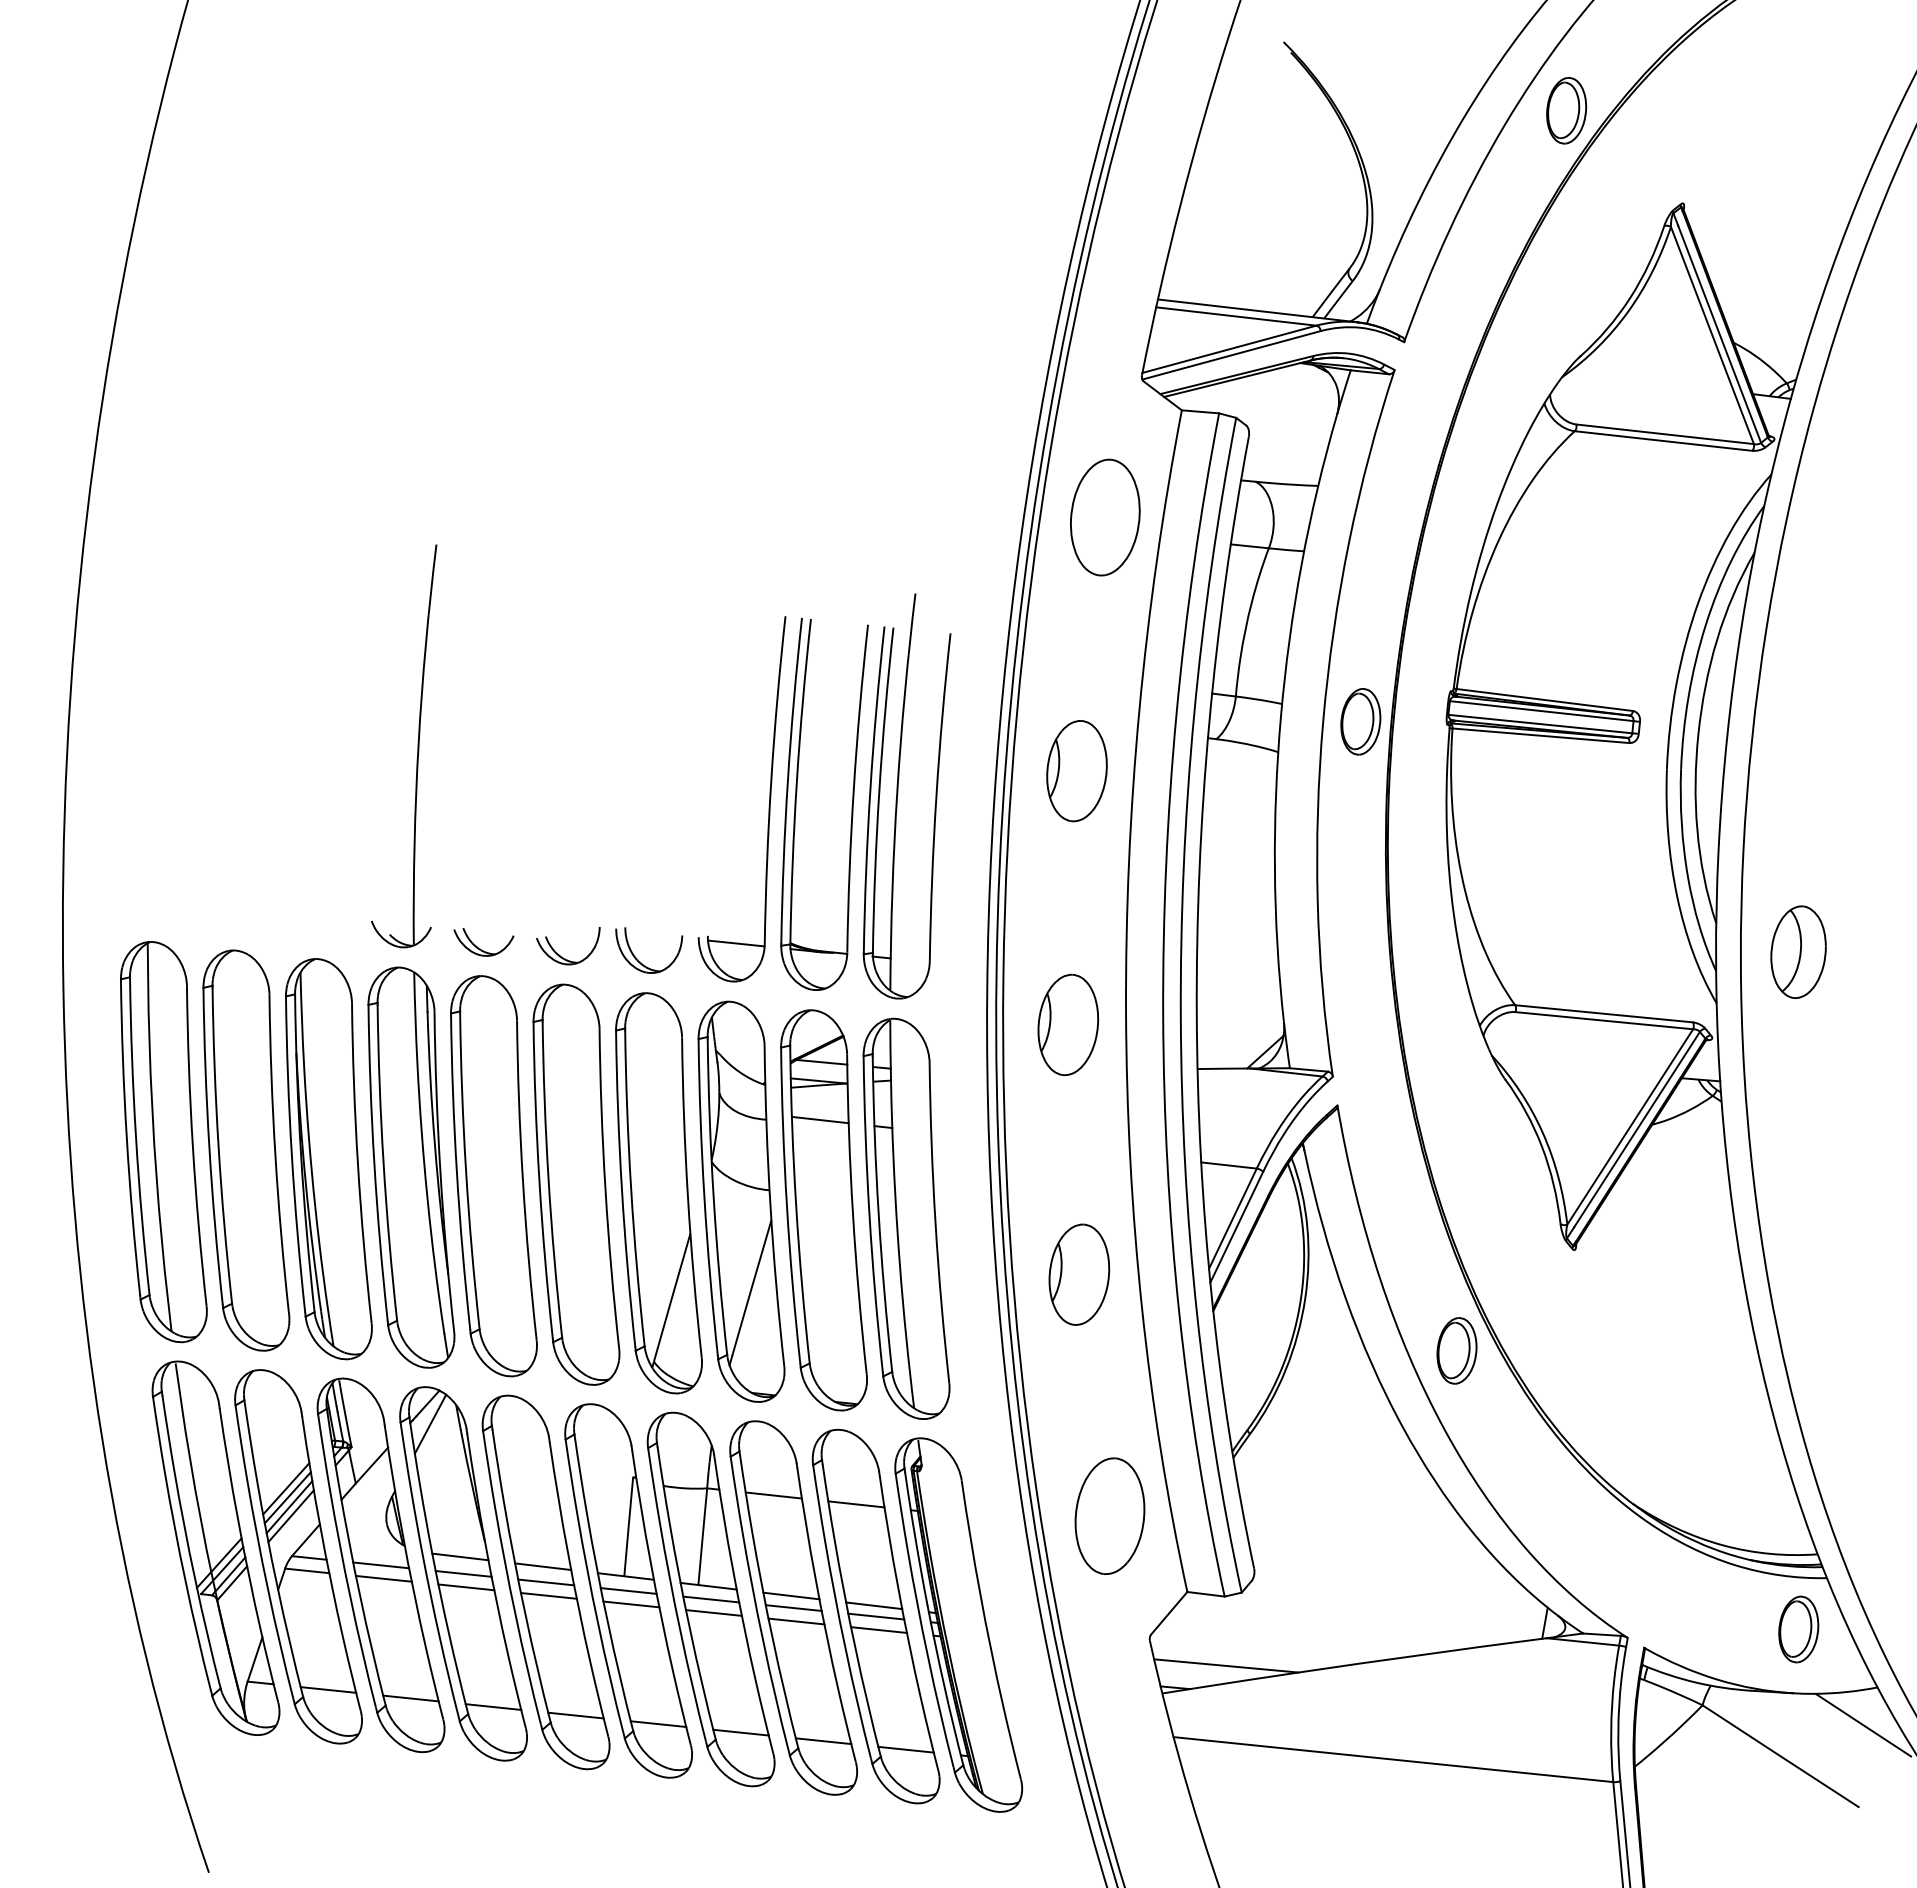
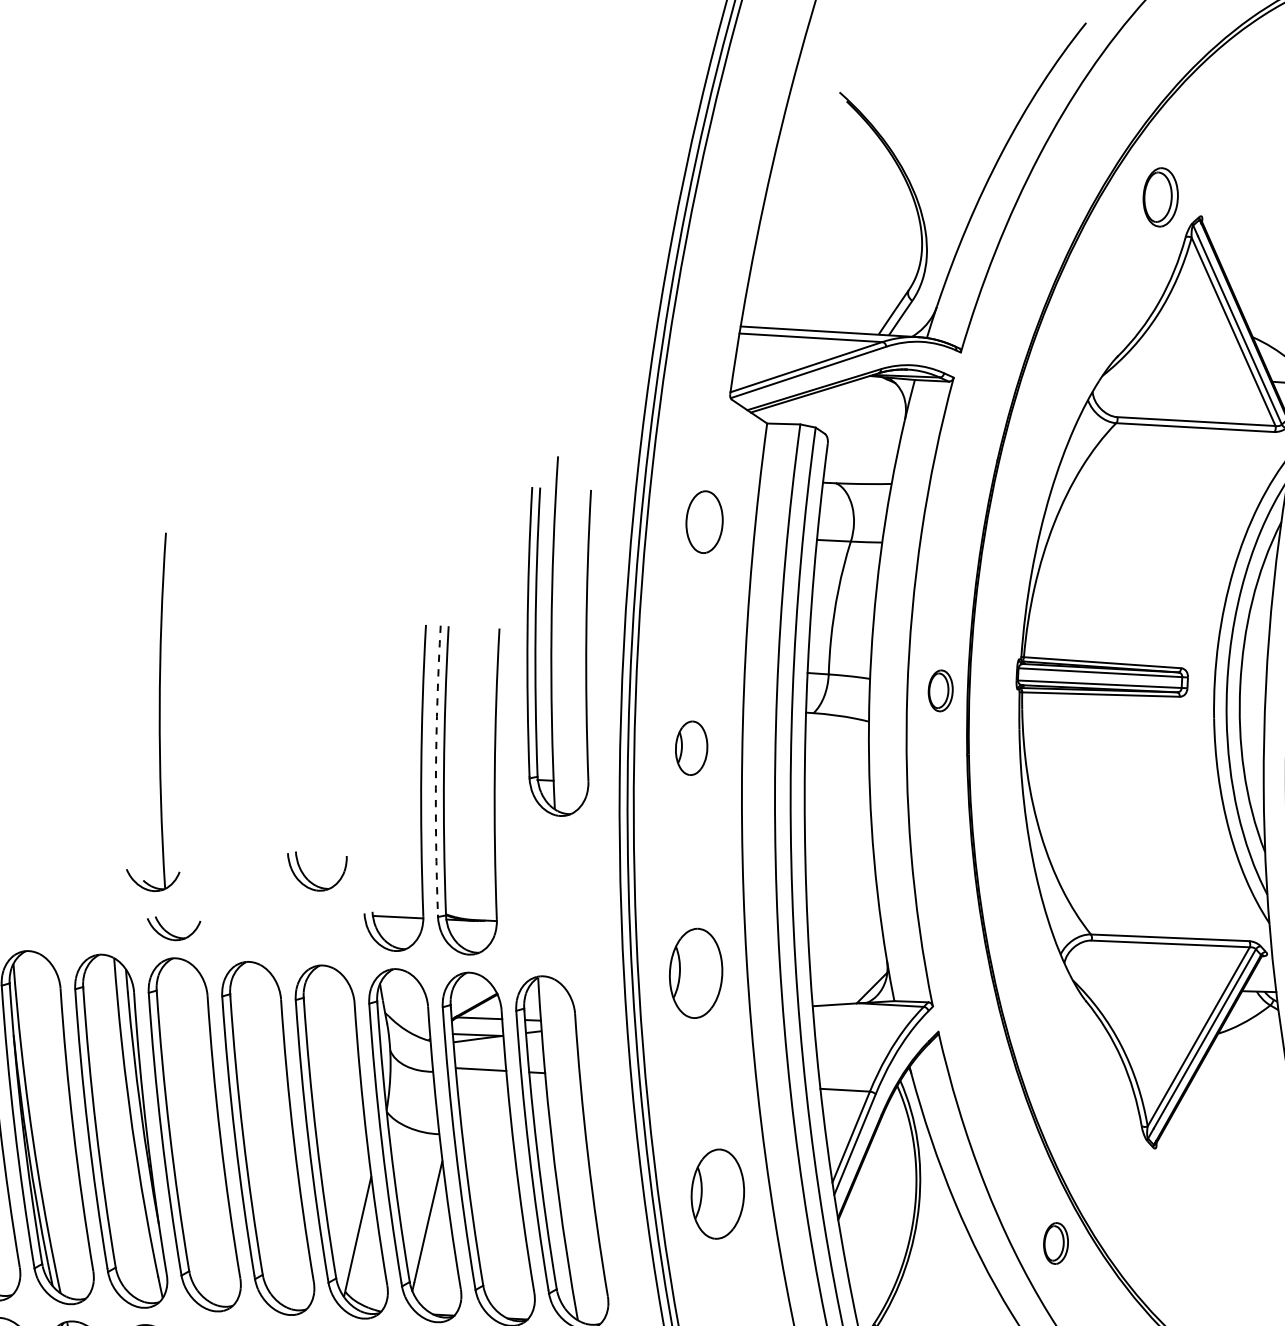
part: (1566, 110) -> (1160, 197), moved
part: (1105, 517) -> (704, 522), size x0.6
part: (1360, 721) -> (940, 690), size x0.7
part: (417, 746) -> (158, 712), moved
part: (1076, 771) -> (691, 748), size x0.6
arc: (787, 780) -> (435, 770), solid -> dashed
part: (898, 794) -> (552, 635), moved
part: (559, 954) -> (242, 935), removed
part: (637, 958) -> (308, 878), moved
part: (1456, 1350) -> (1055, 1243), size x0.7

